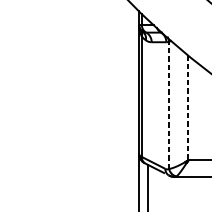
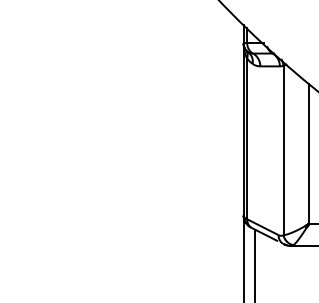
line: (169, 105) -> (283, 150), dashed -> solid
line: (188, 108) -> (309, 154), dashed -> solid

